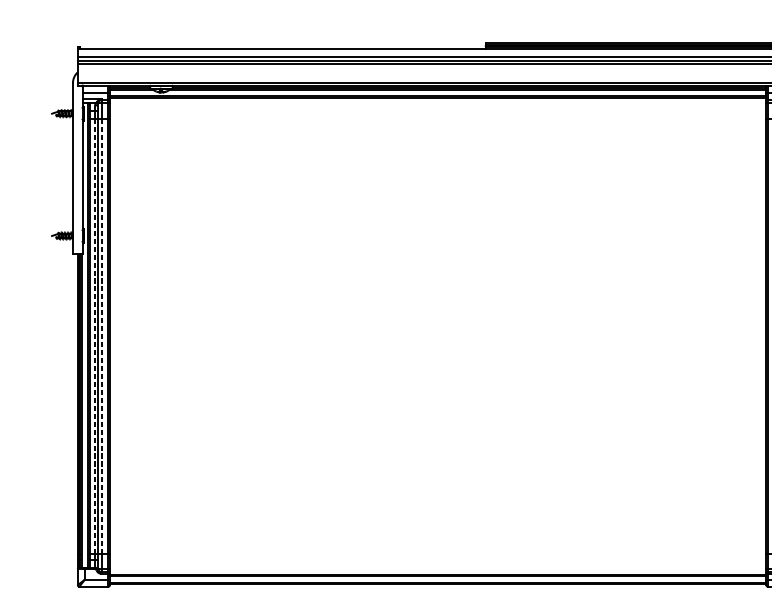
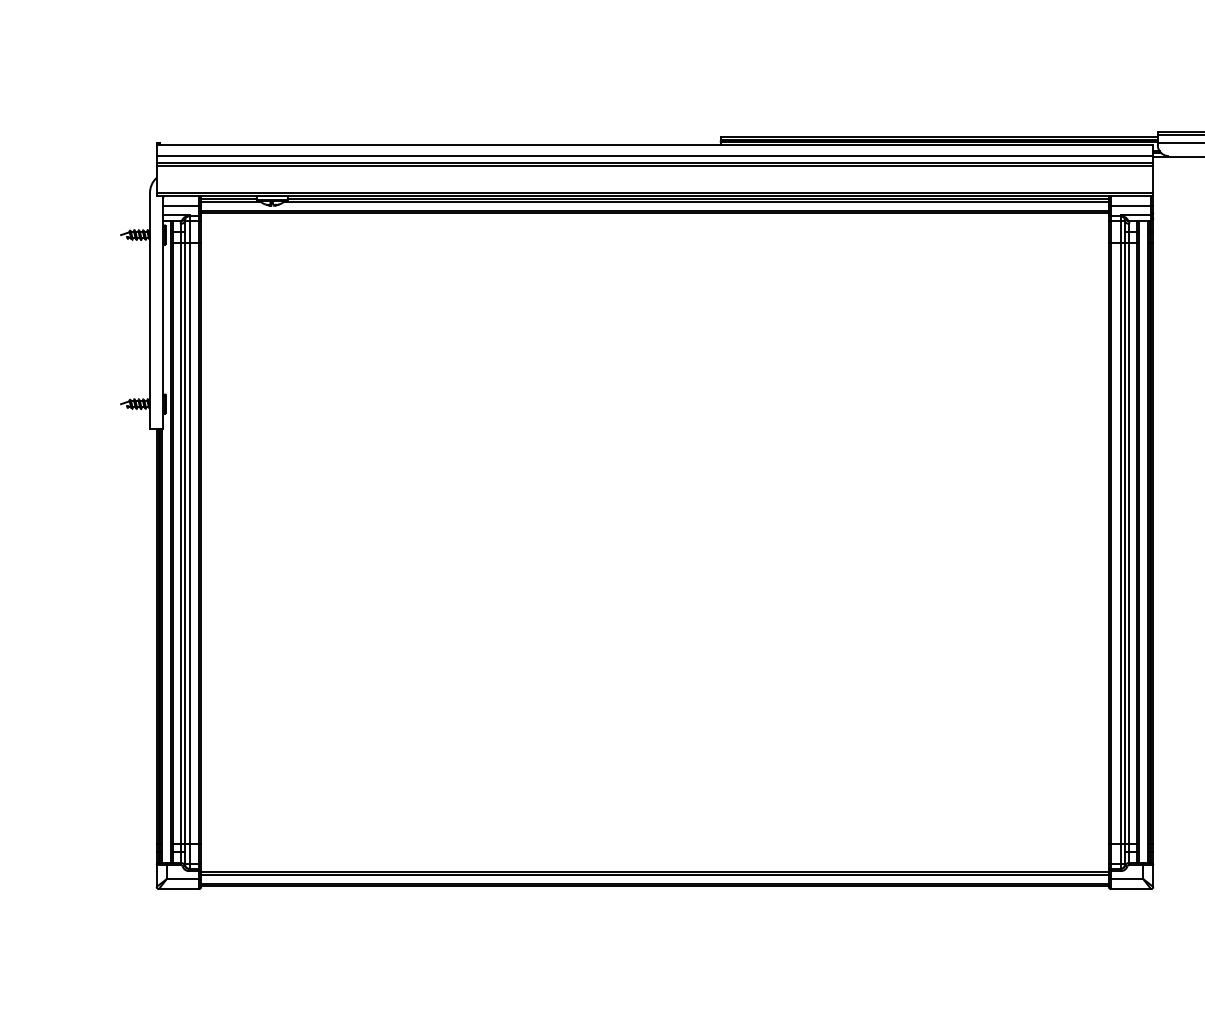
line: (94, 336) -> (180, 543), dashed -> solid
line: (101, 336) -> (189, 543), dashed -> solid

